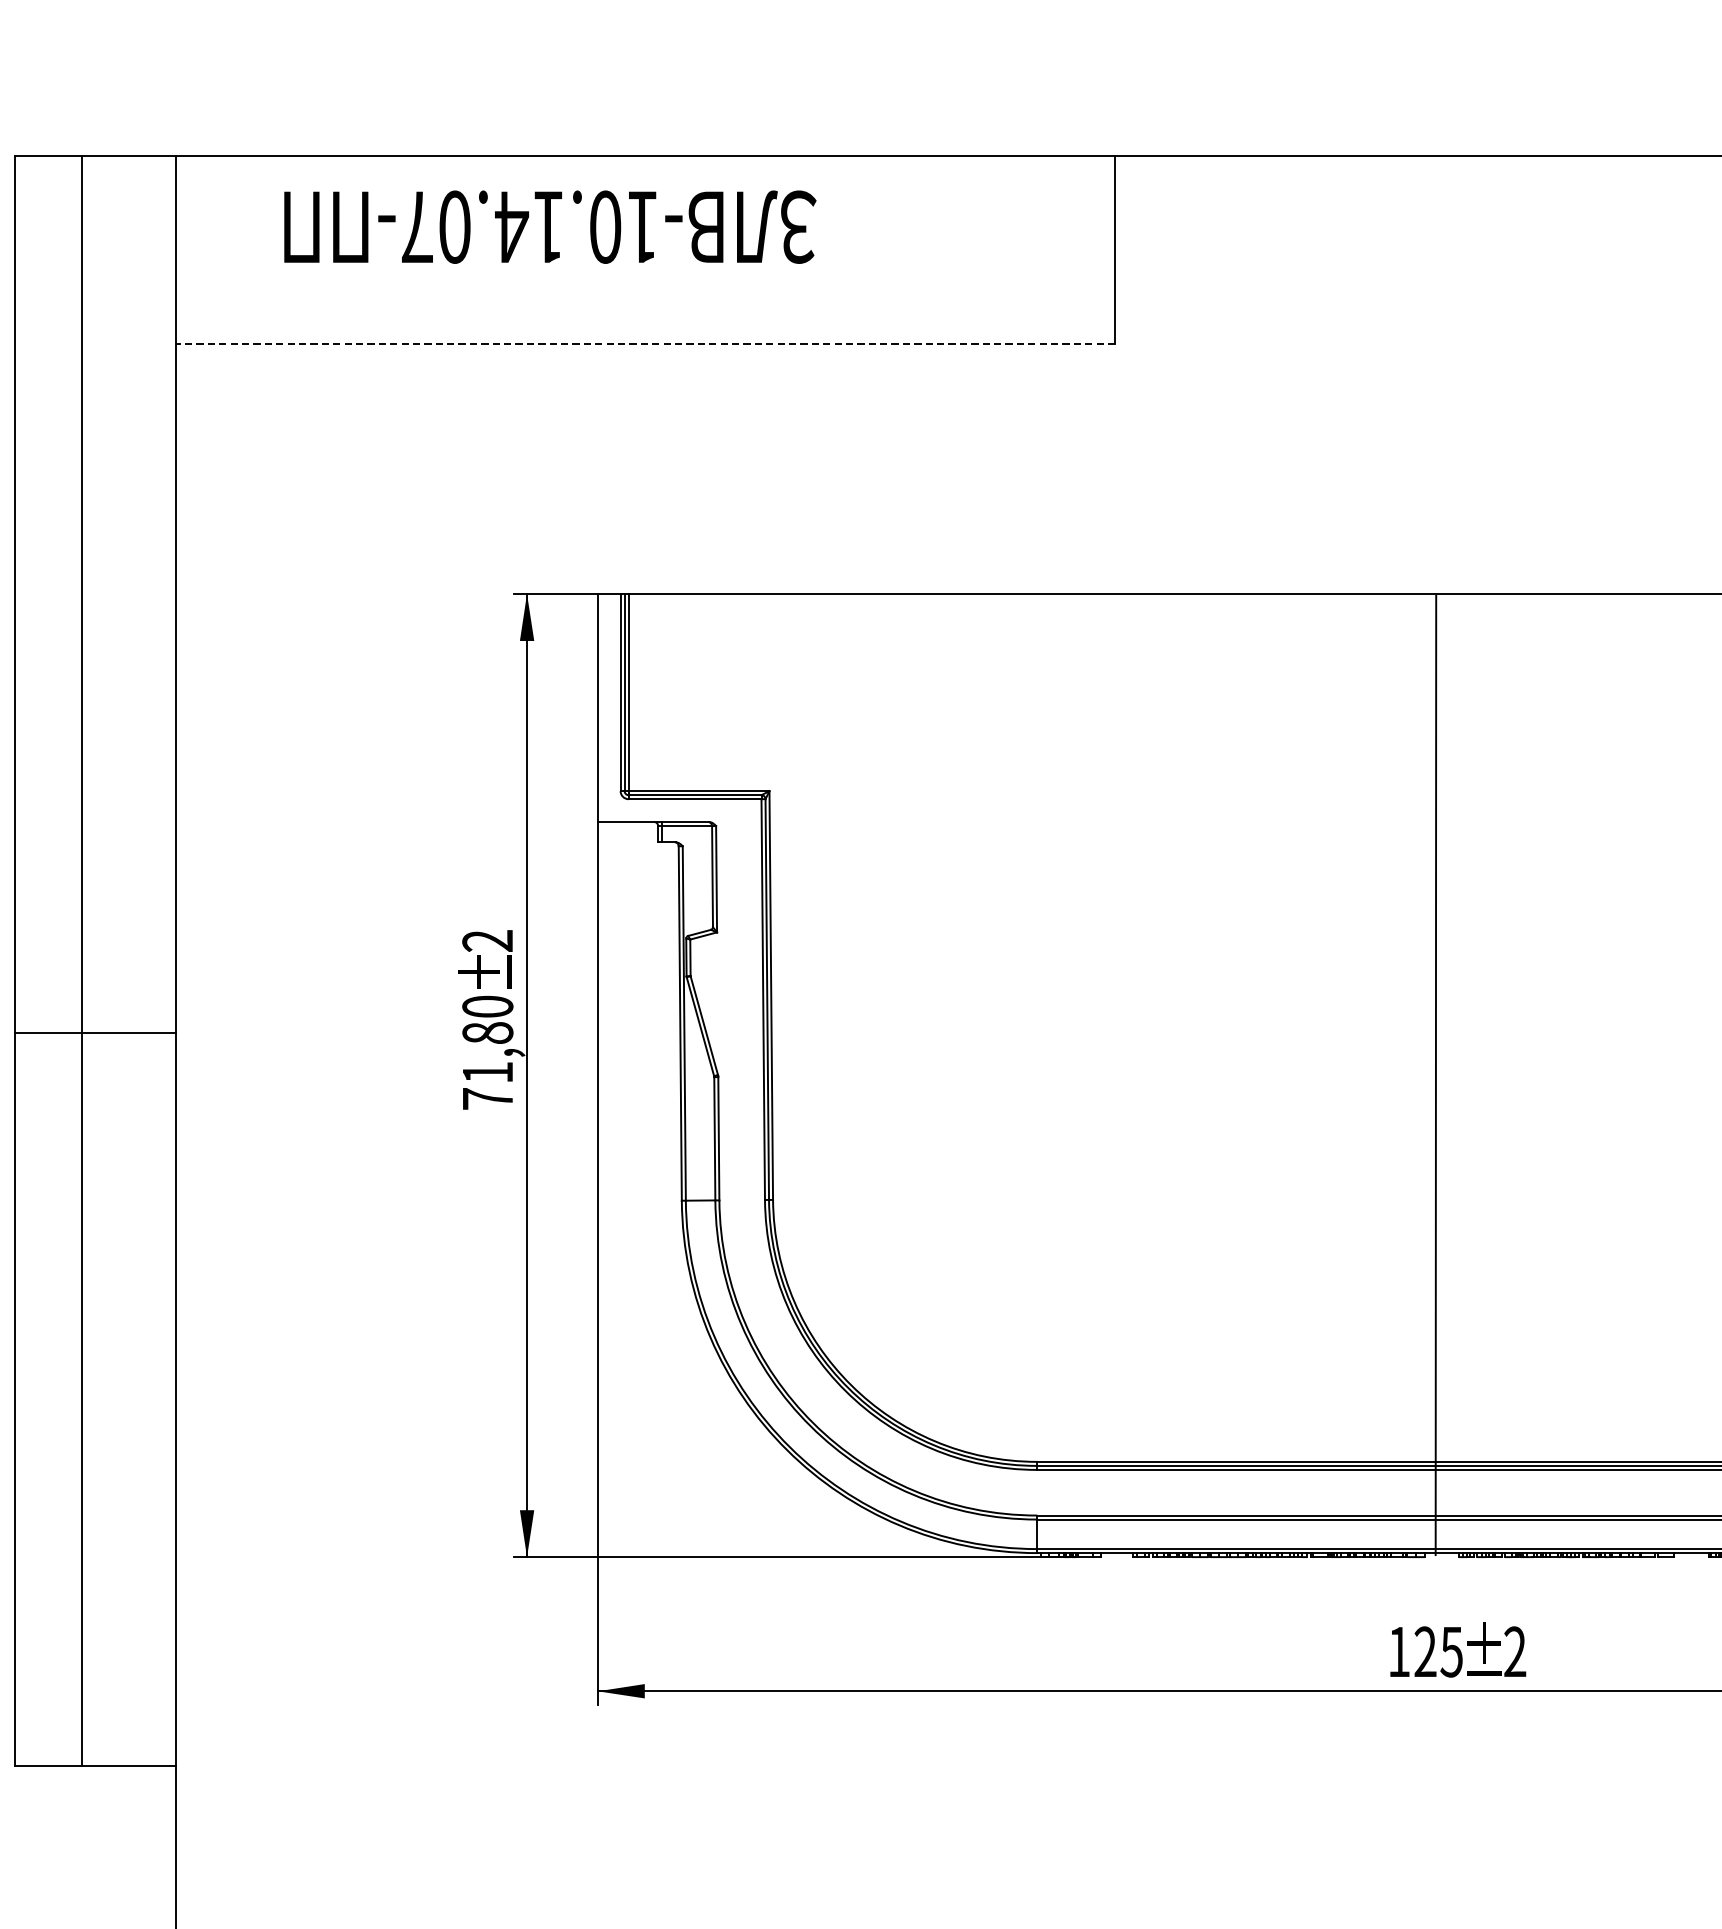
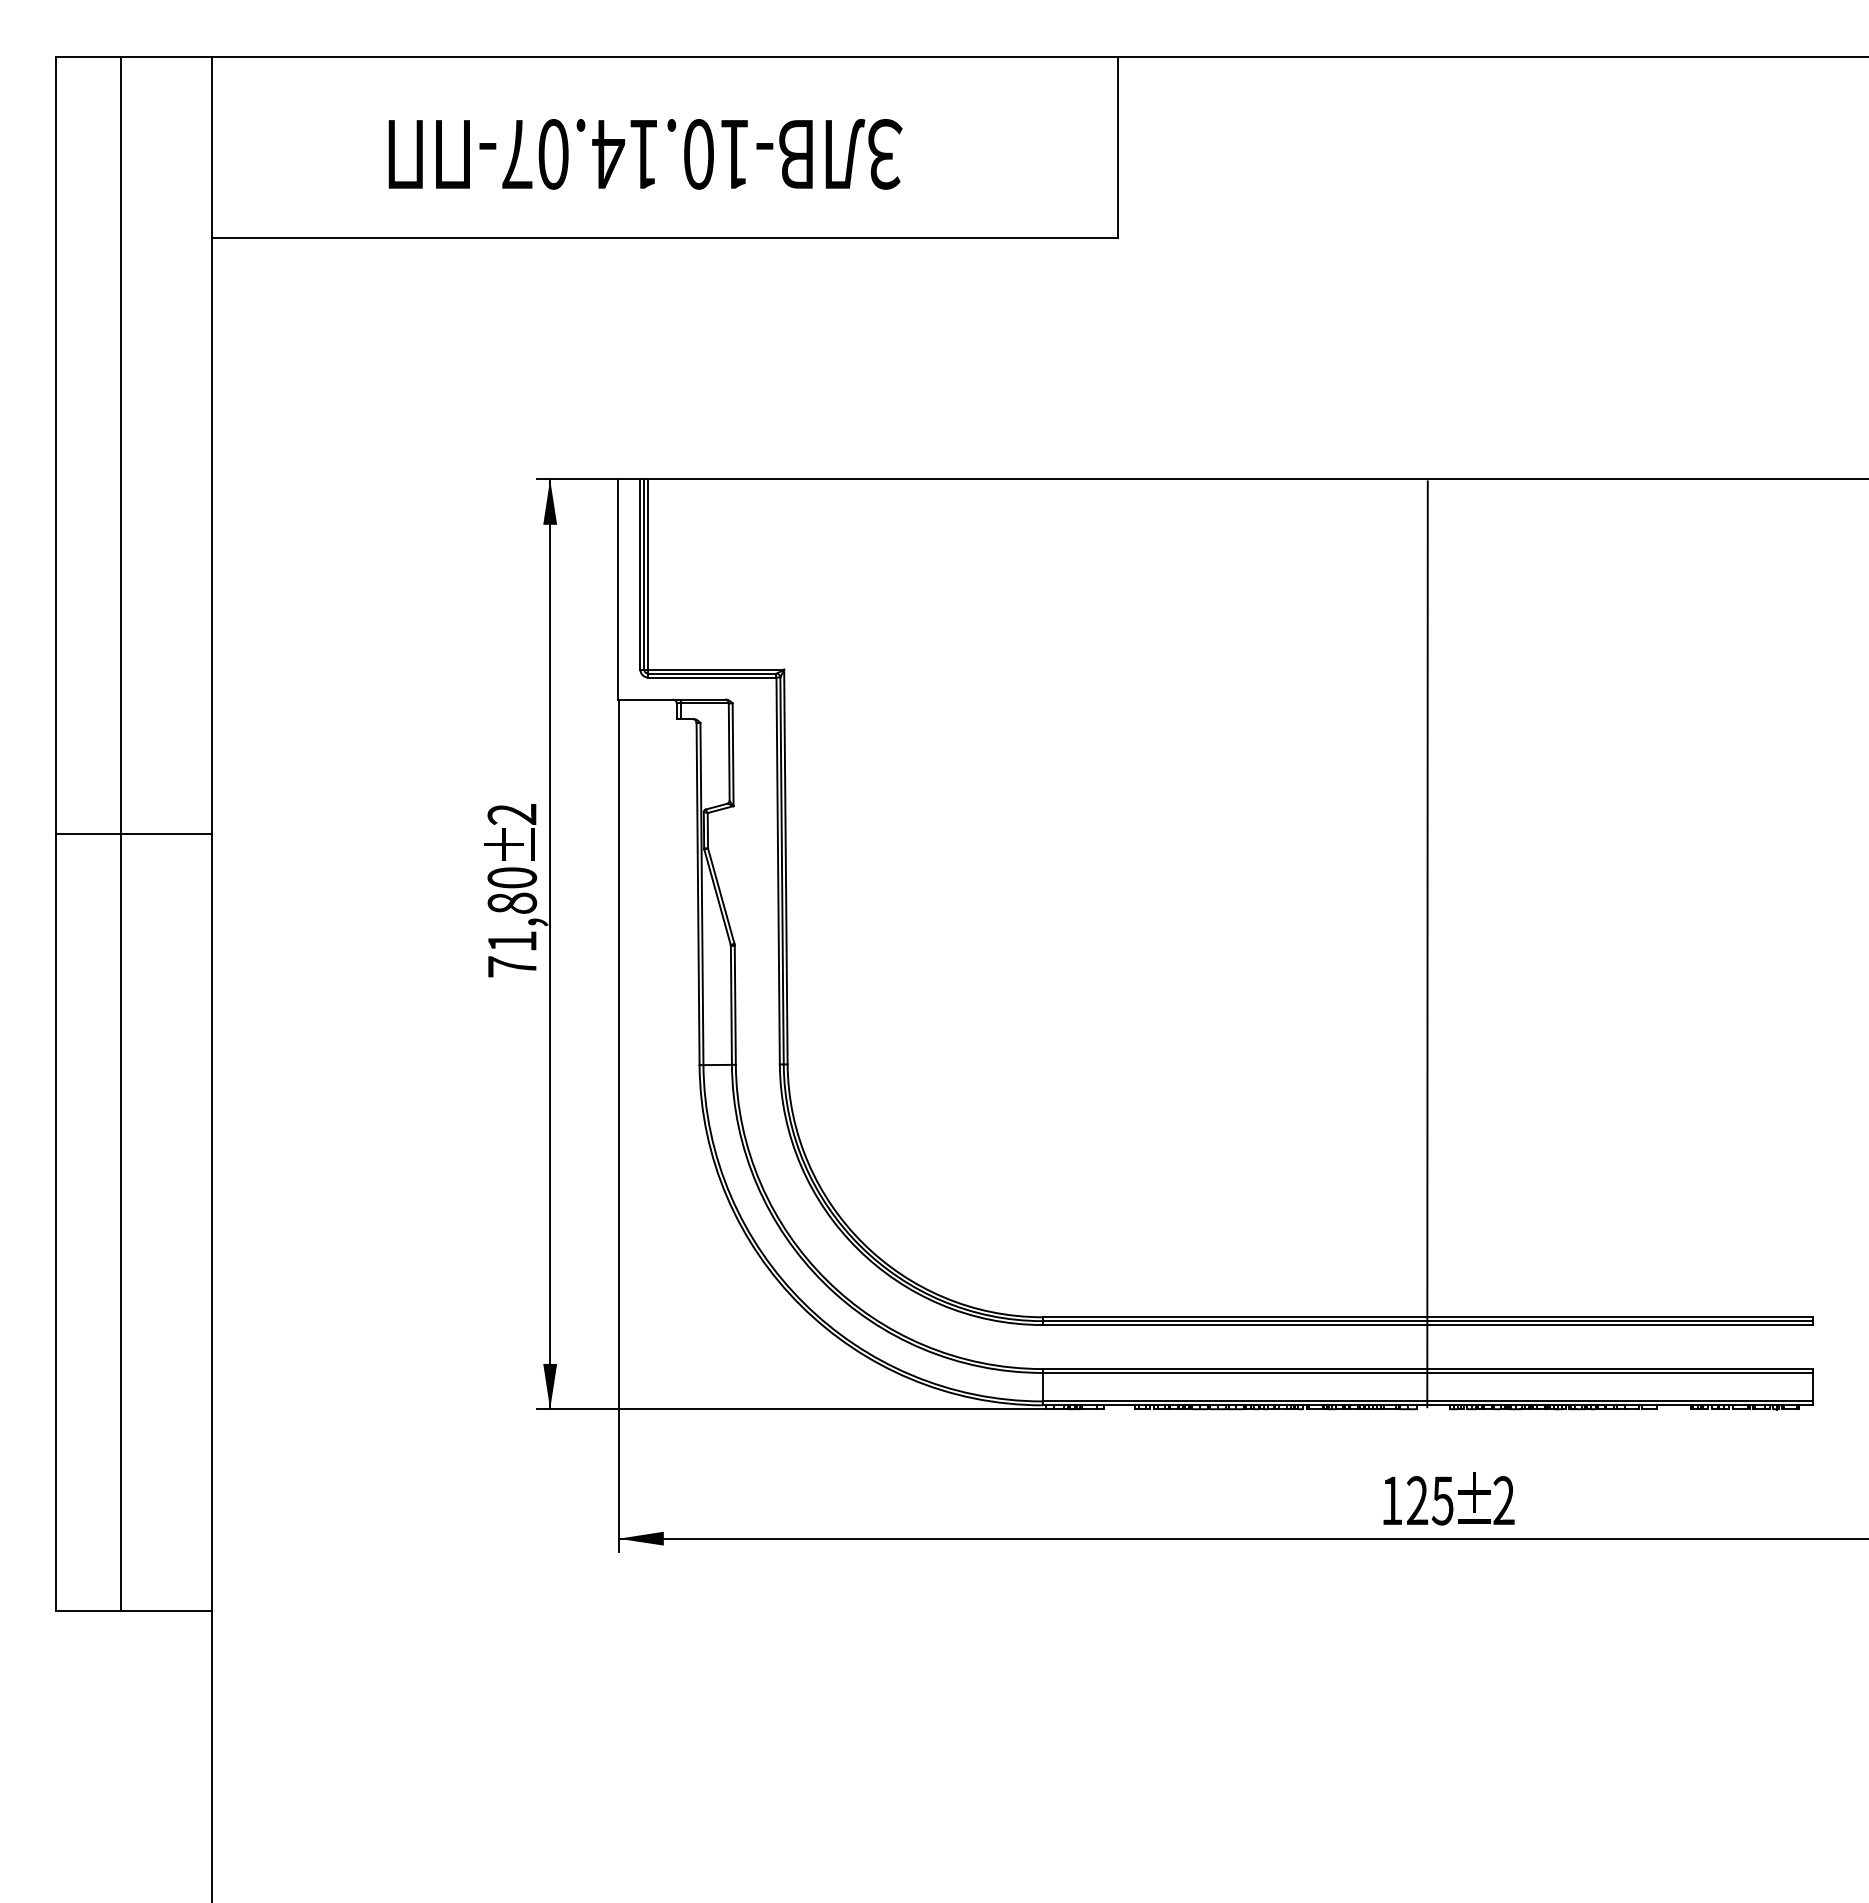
text: (550, 227) -> (645, 154), moved
line: (645, 344) -> (664, 238), dashed -> solid
line: (95, 1033) -> (133, 834), moved

